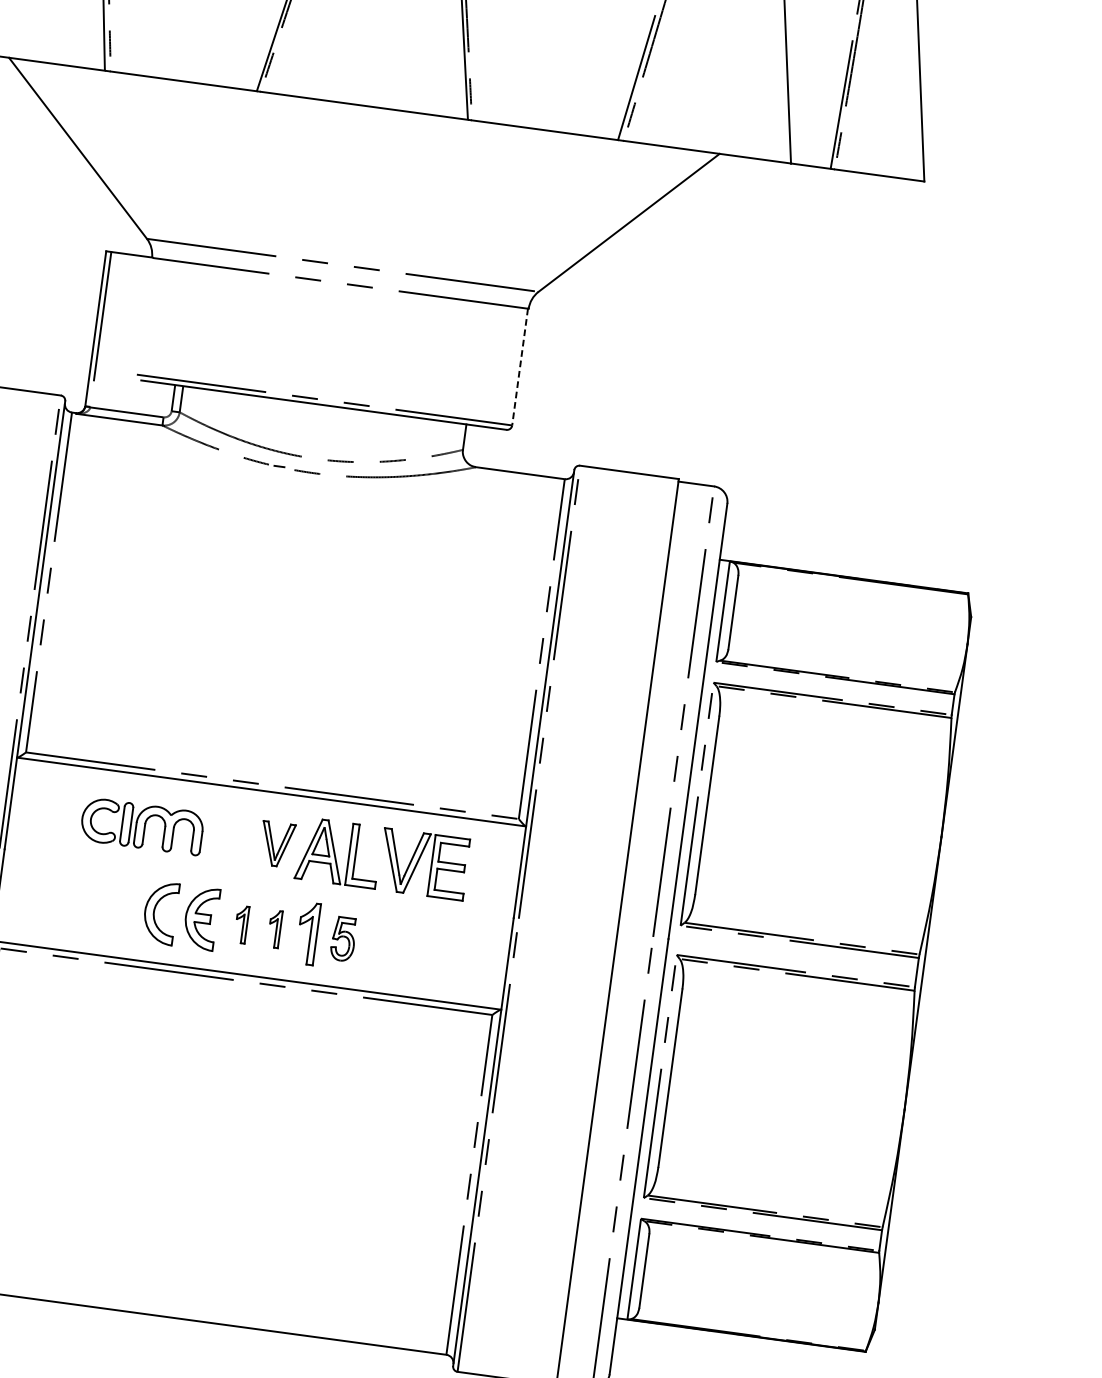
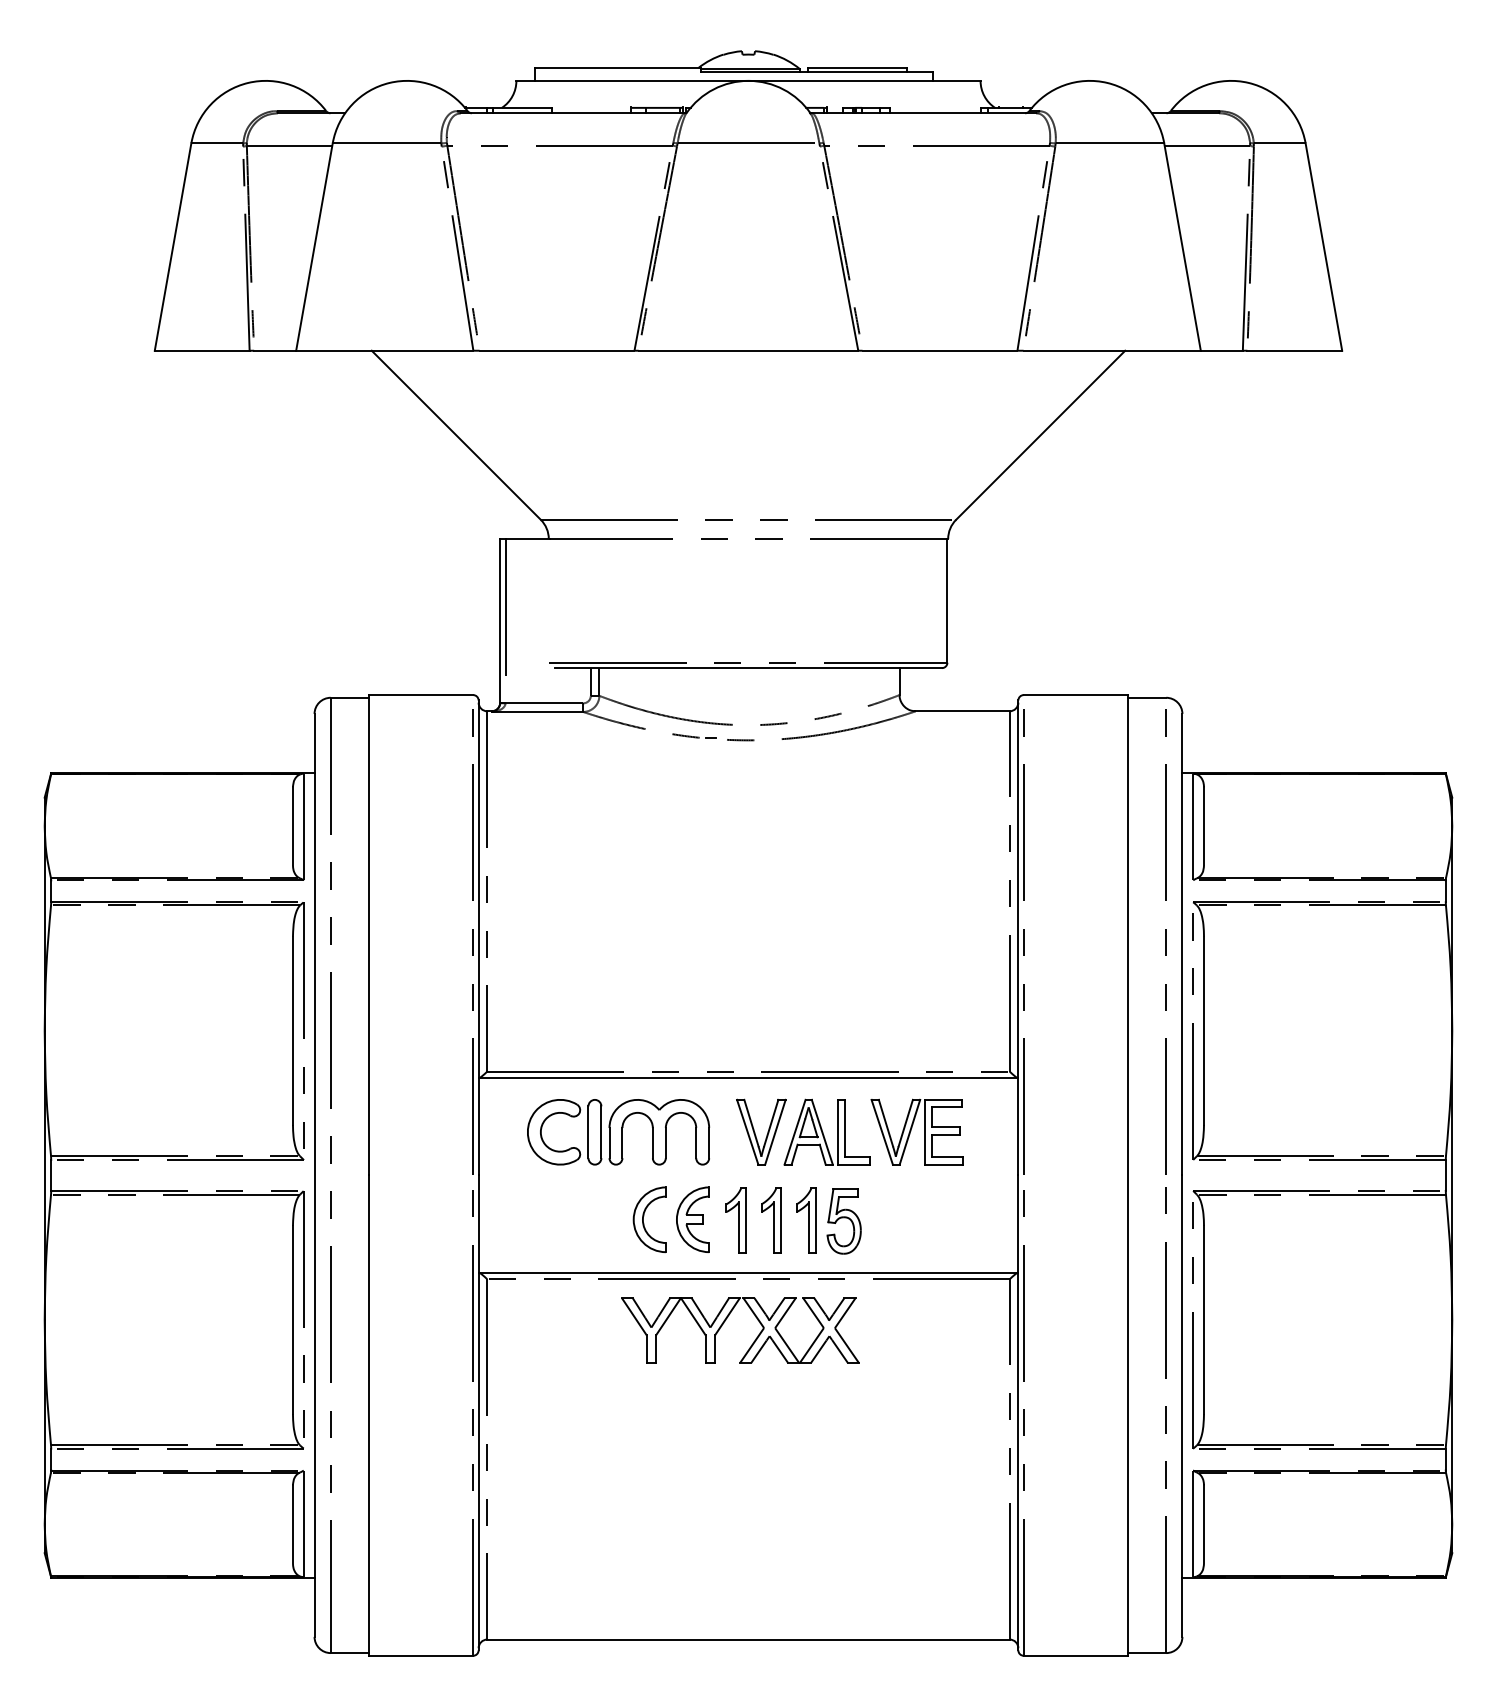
line: (520, 366) -> (947, 600), dashed -> solid
part: (142, 826) -> (618, 1132), size x1.43
part: (277, 843) -> (761, 1131), size x1.43
part: (241, 924) -> (735, 1220), size x1.67
part: (275, 929) -> (771, 1220), size x1.67
part: (342, 939) -> (843, 1221), size x1.43
part: (245, 1038) -> (755, 1338), added

